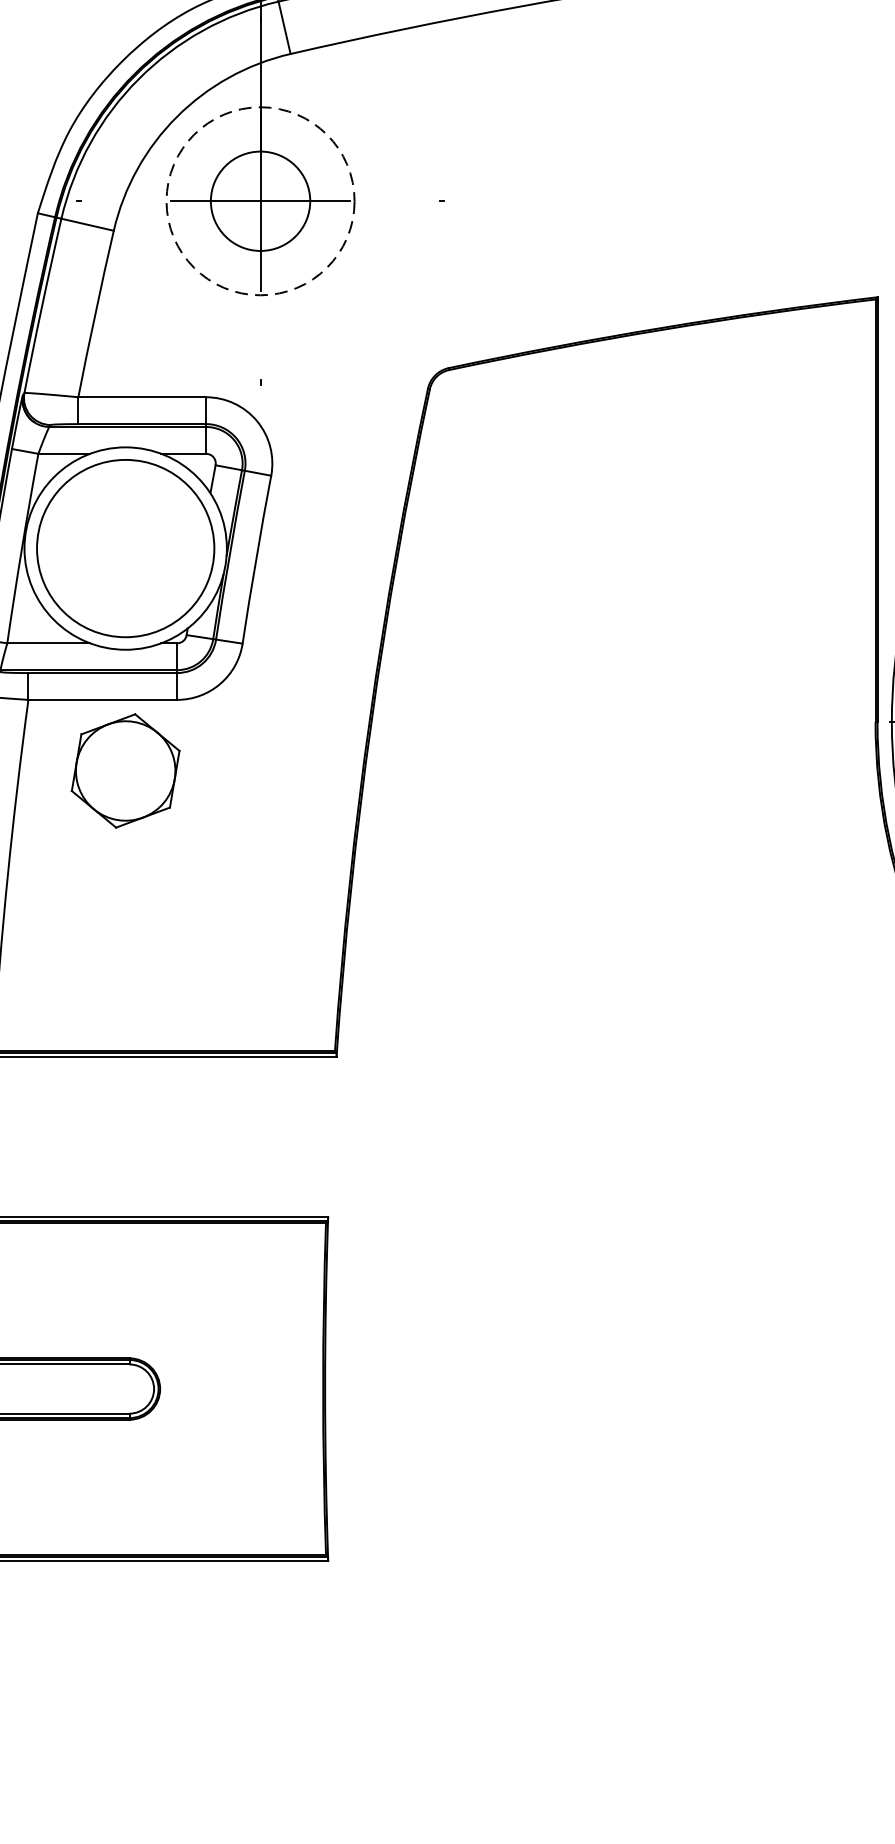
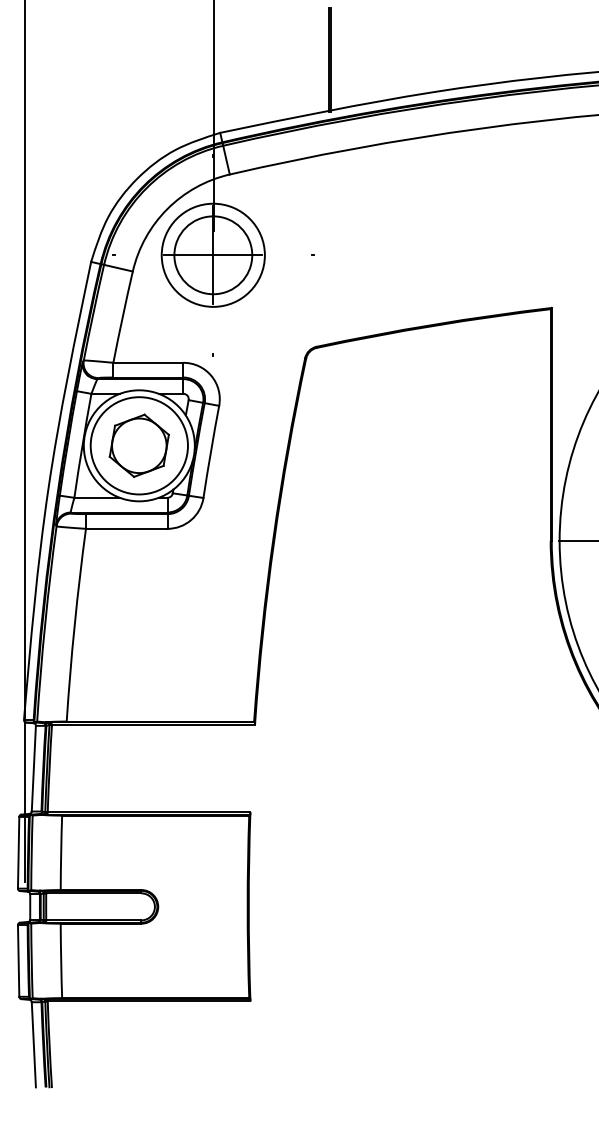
circle: (259, 199) -> (212, 254), dashed -> solid
circle: (260, 201) -> (213, 255), size x1.43
part: (124, 770) -> (138, 445), moved

